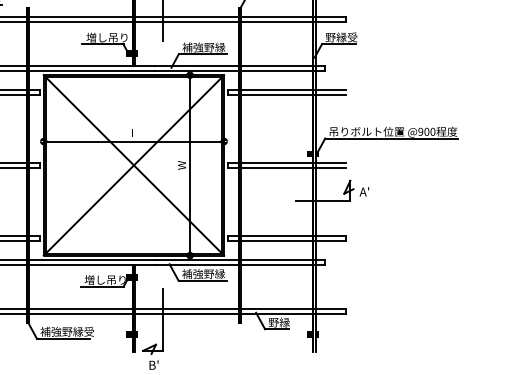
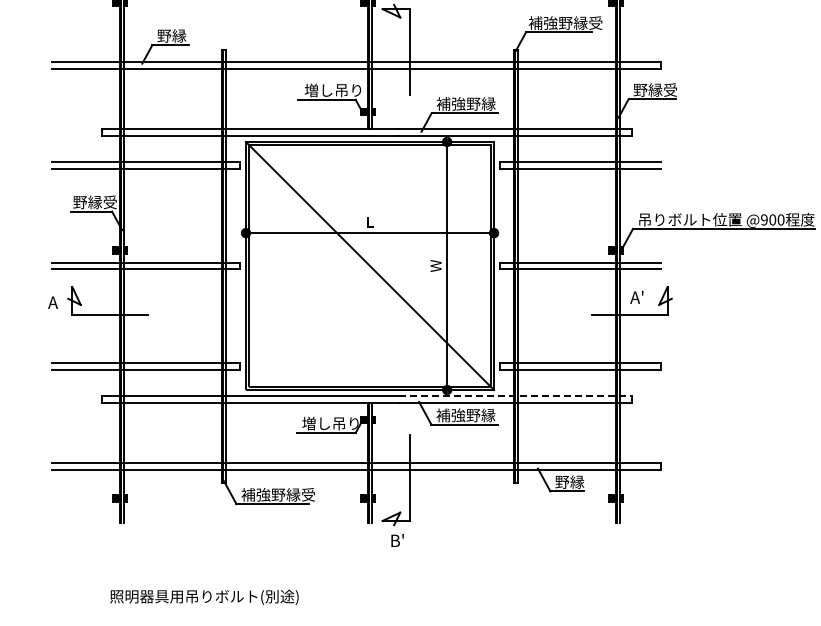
line: (133, 165) -> (369, 265), removed
text: (364, 191) -> (636, 296), moved
line: (240, 259) -> (516, 395), solid -> dashed

